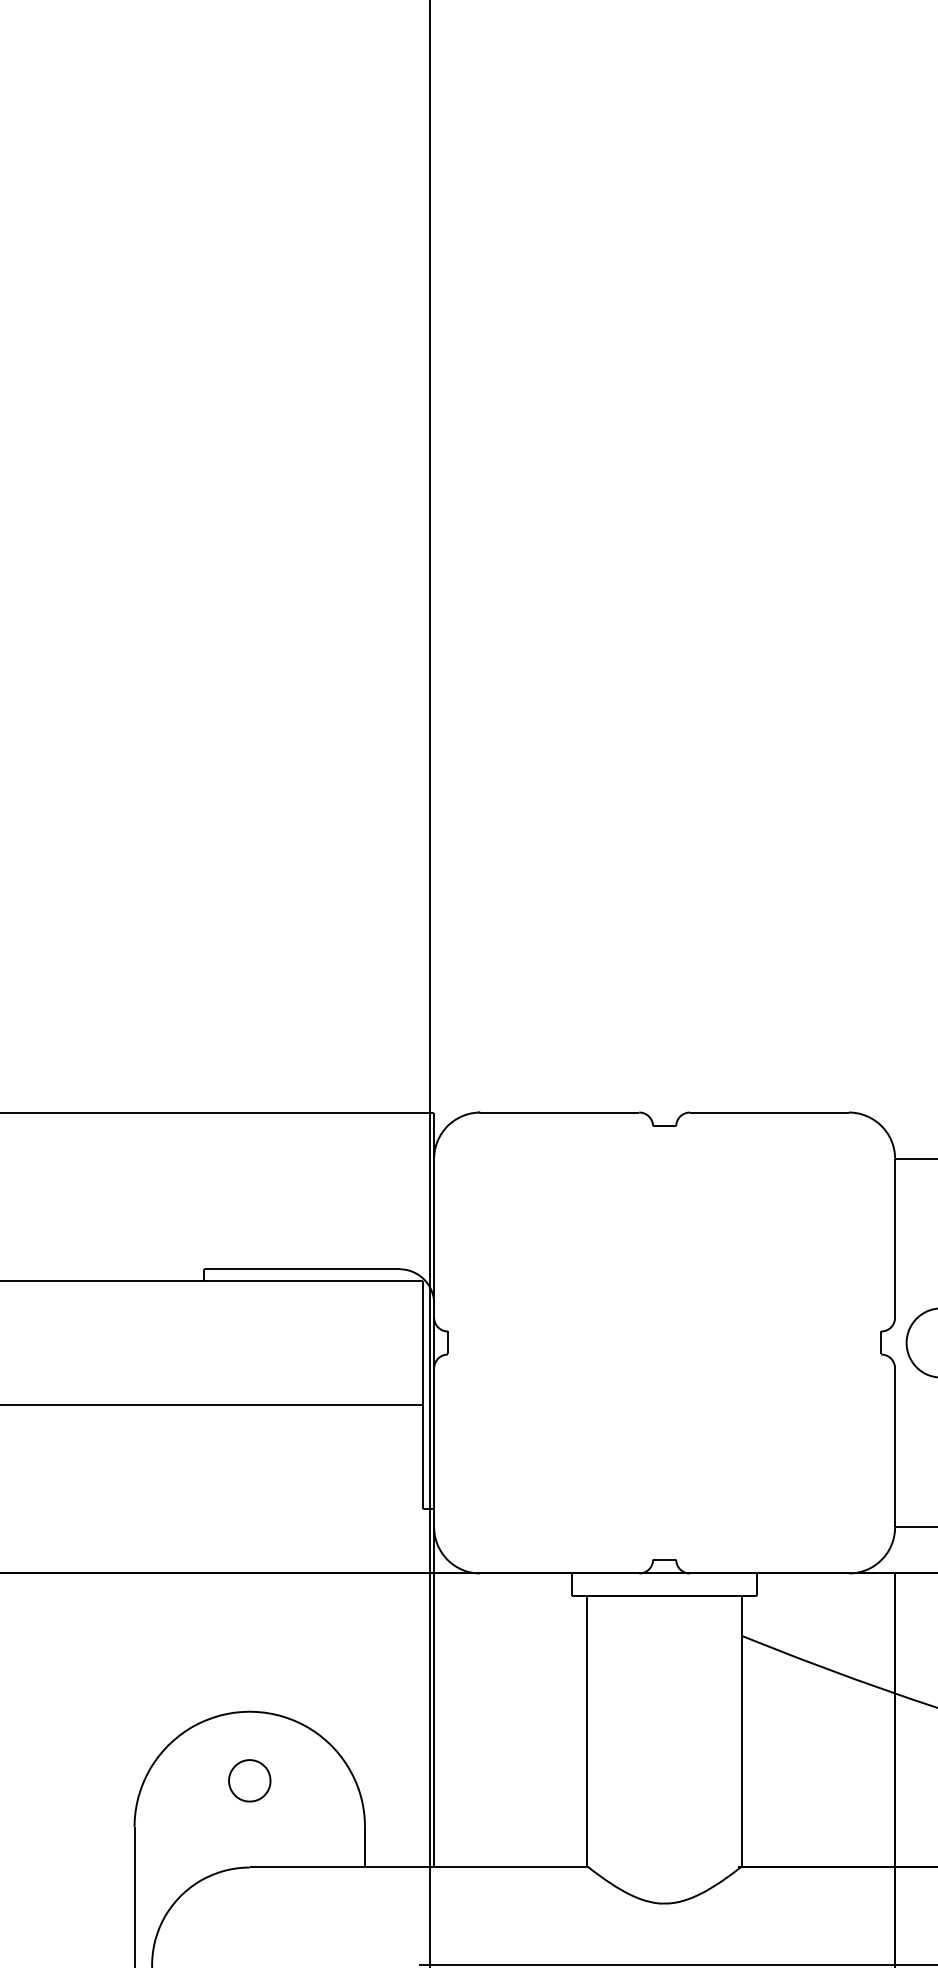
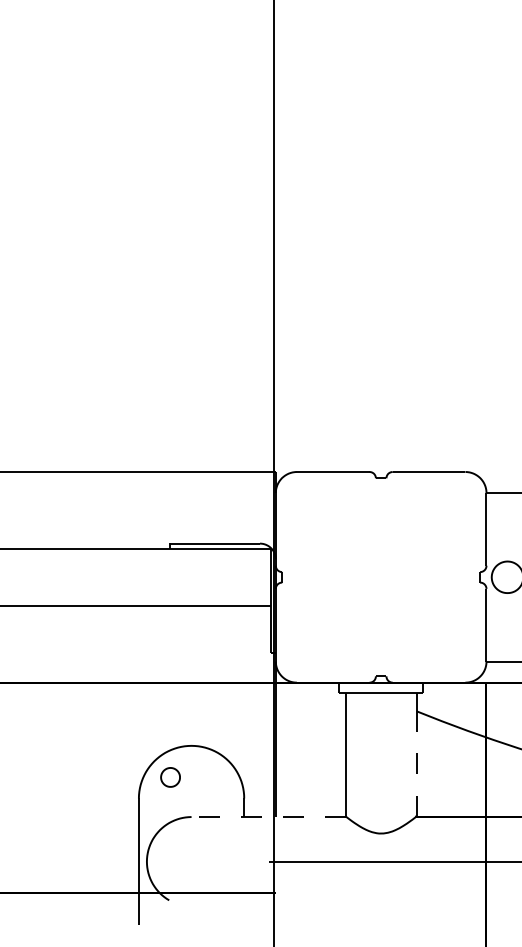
line: (741, 1750) -> (416, 763), solid -> dashed
part: (249, 1780) -> (170, 777), moved
line: (418, 1868) -> (268, 817), solid -> dashed

